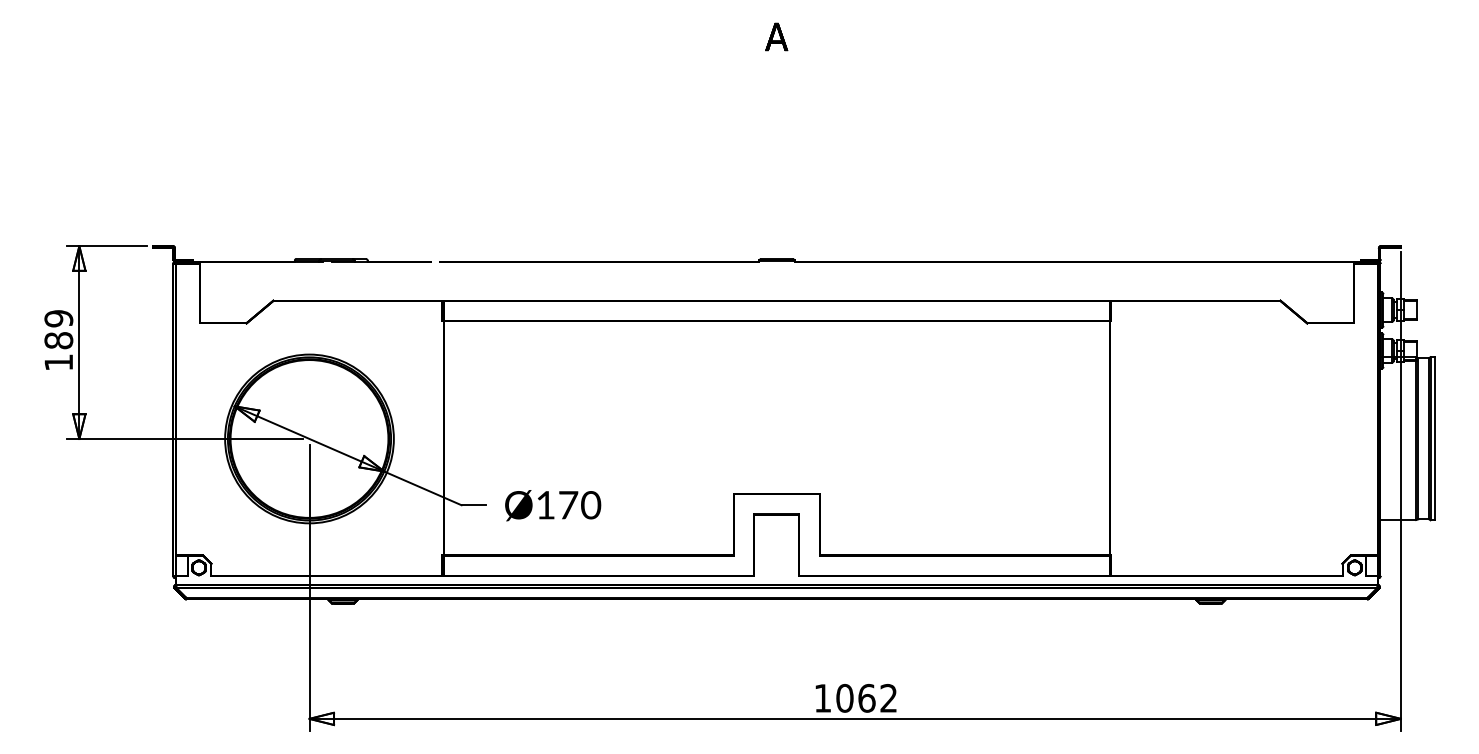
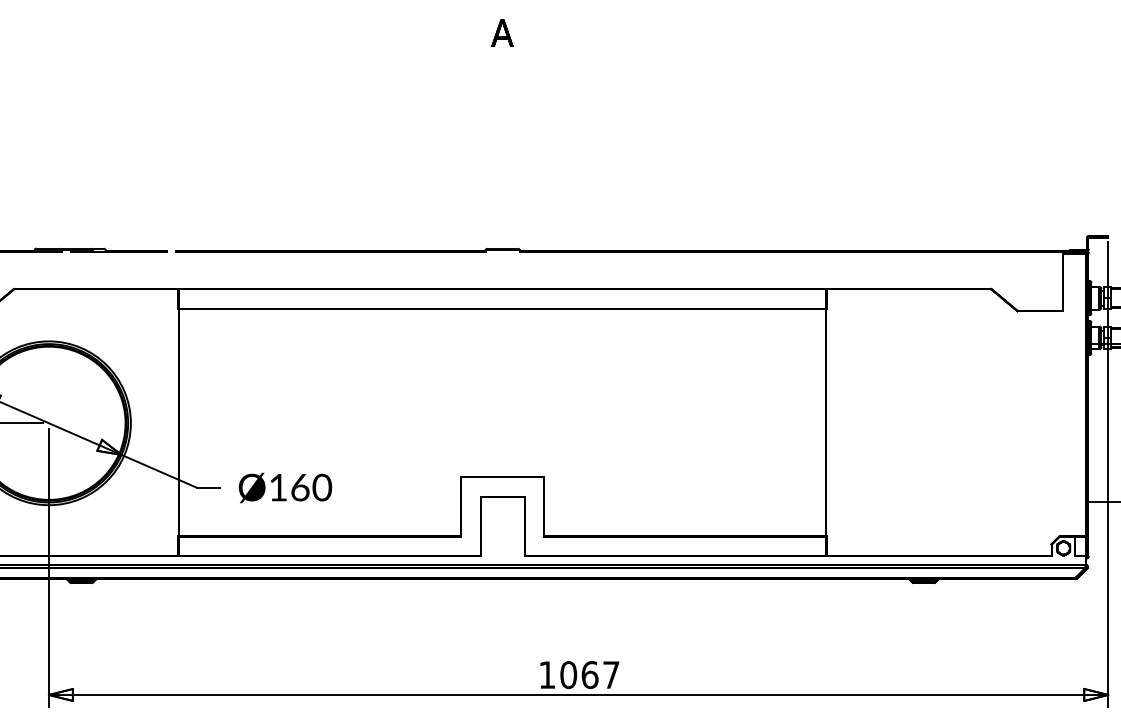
text: (568, 505) -> (300, 487), Ø170 -> Ø160
text: (888, 698) -> (610, 675), 1062 -> 1067

